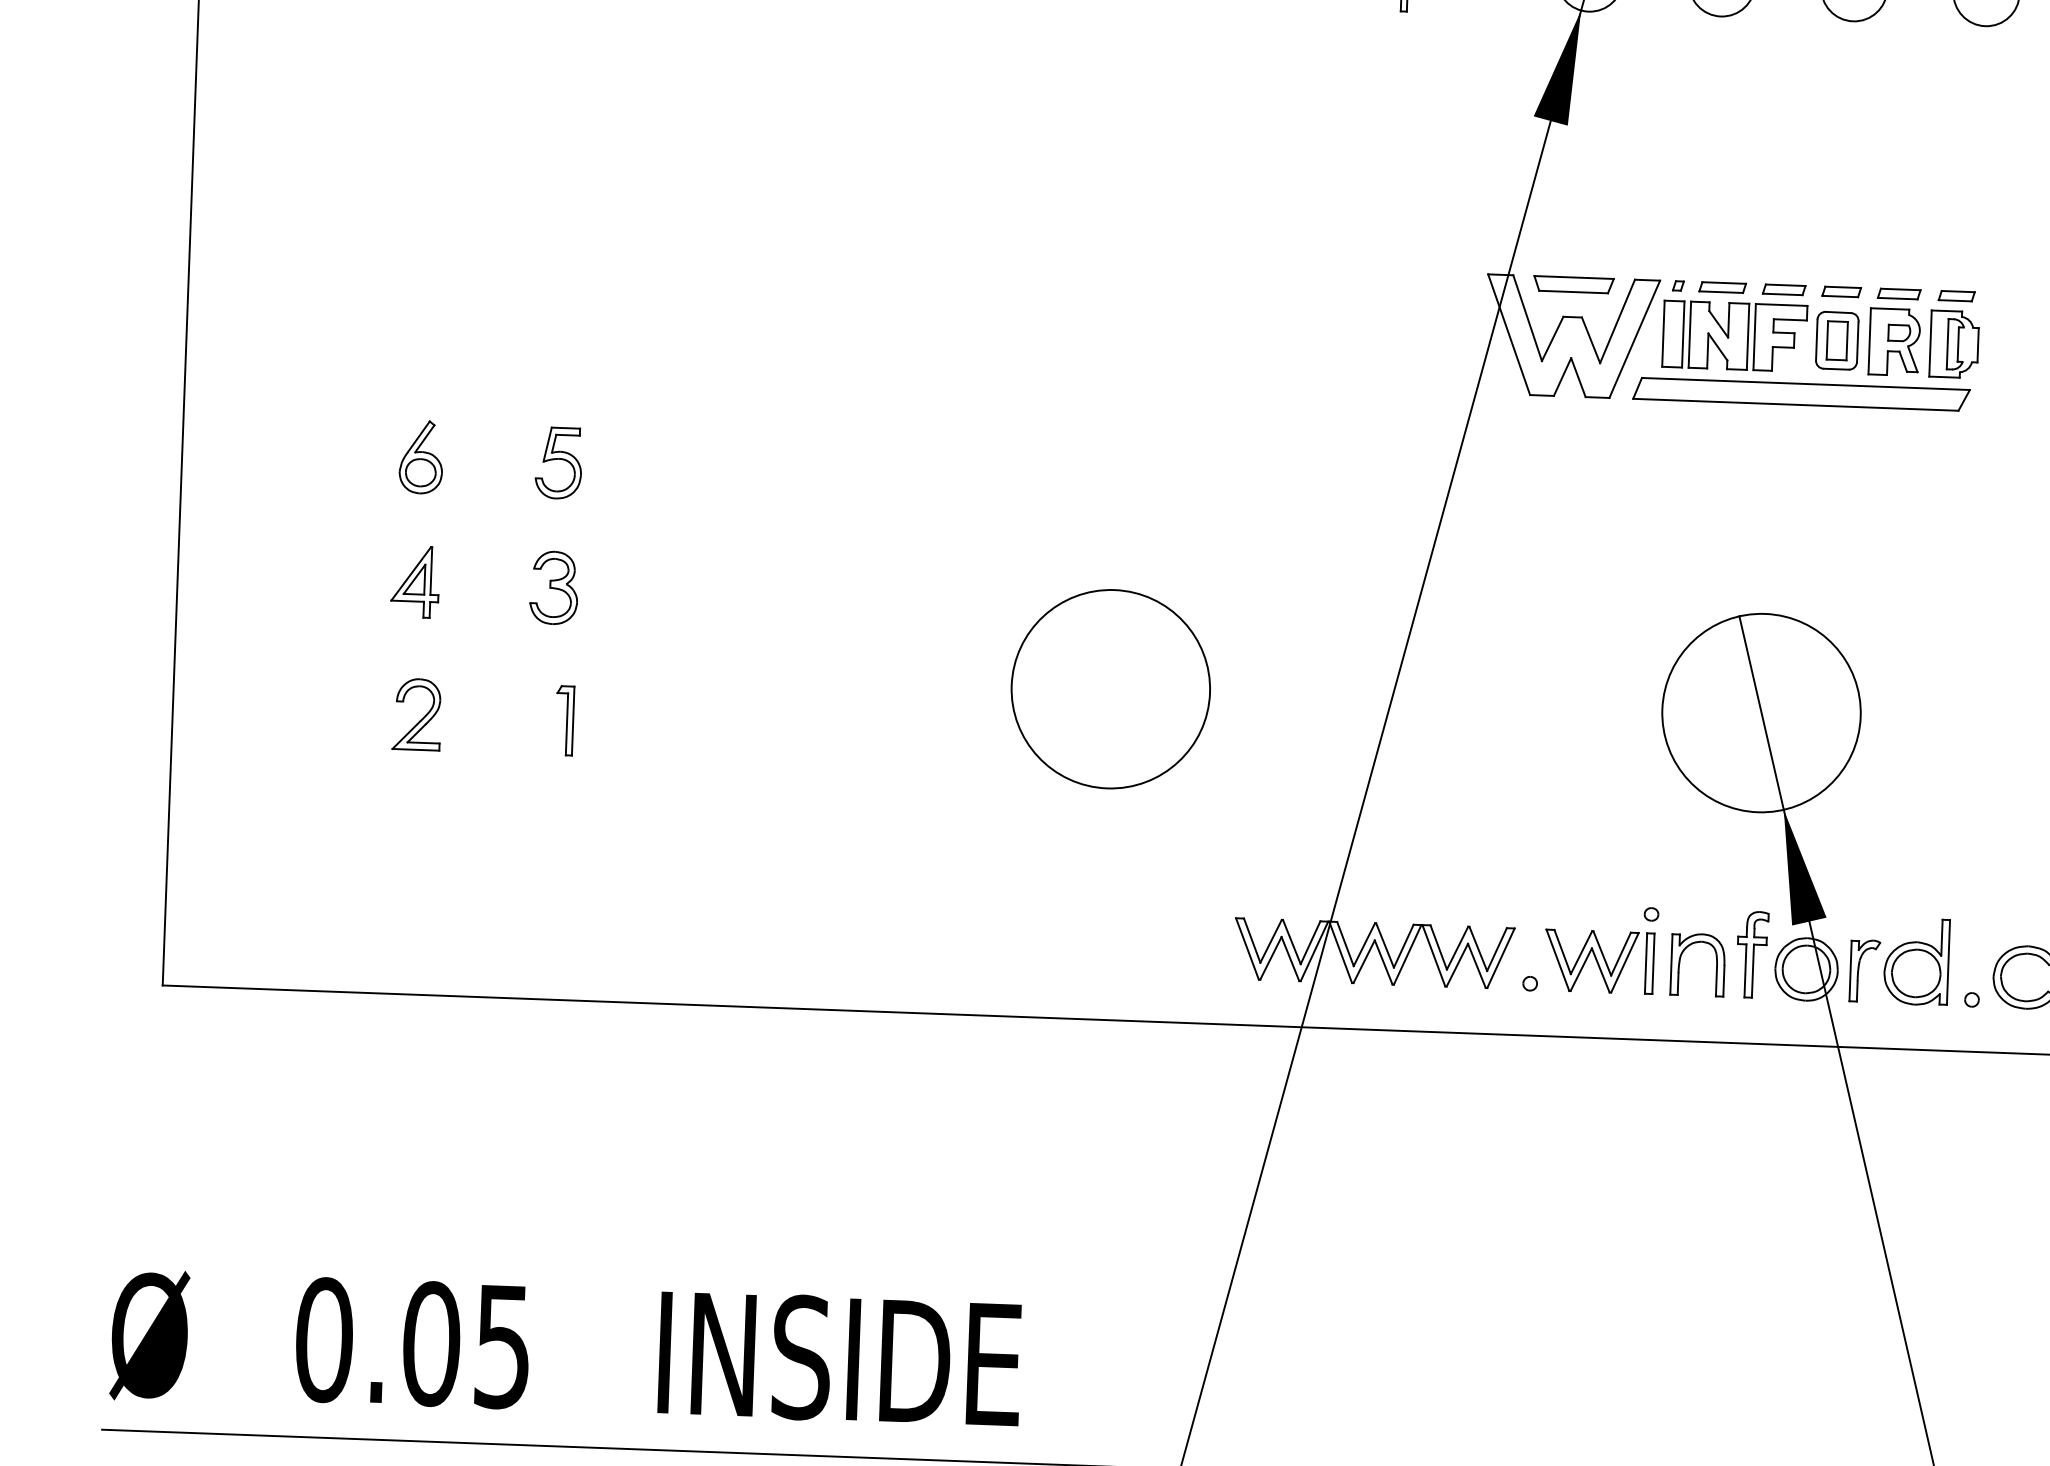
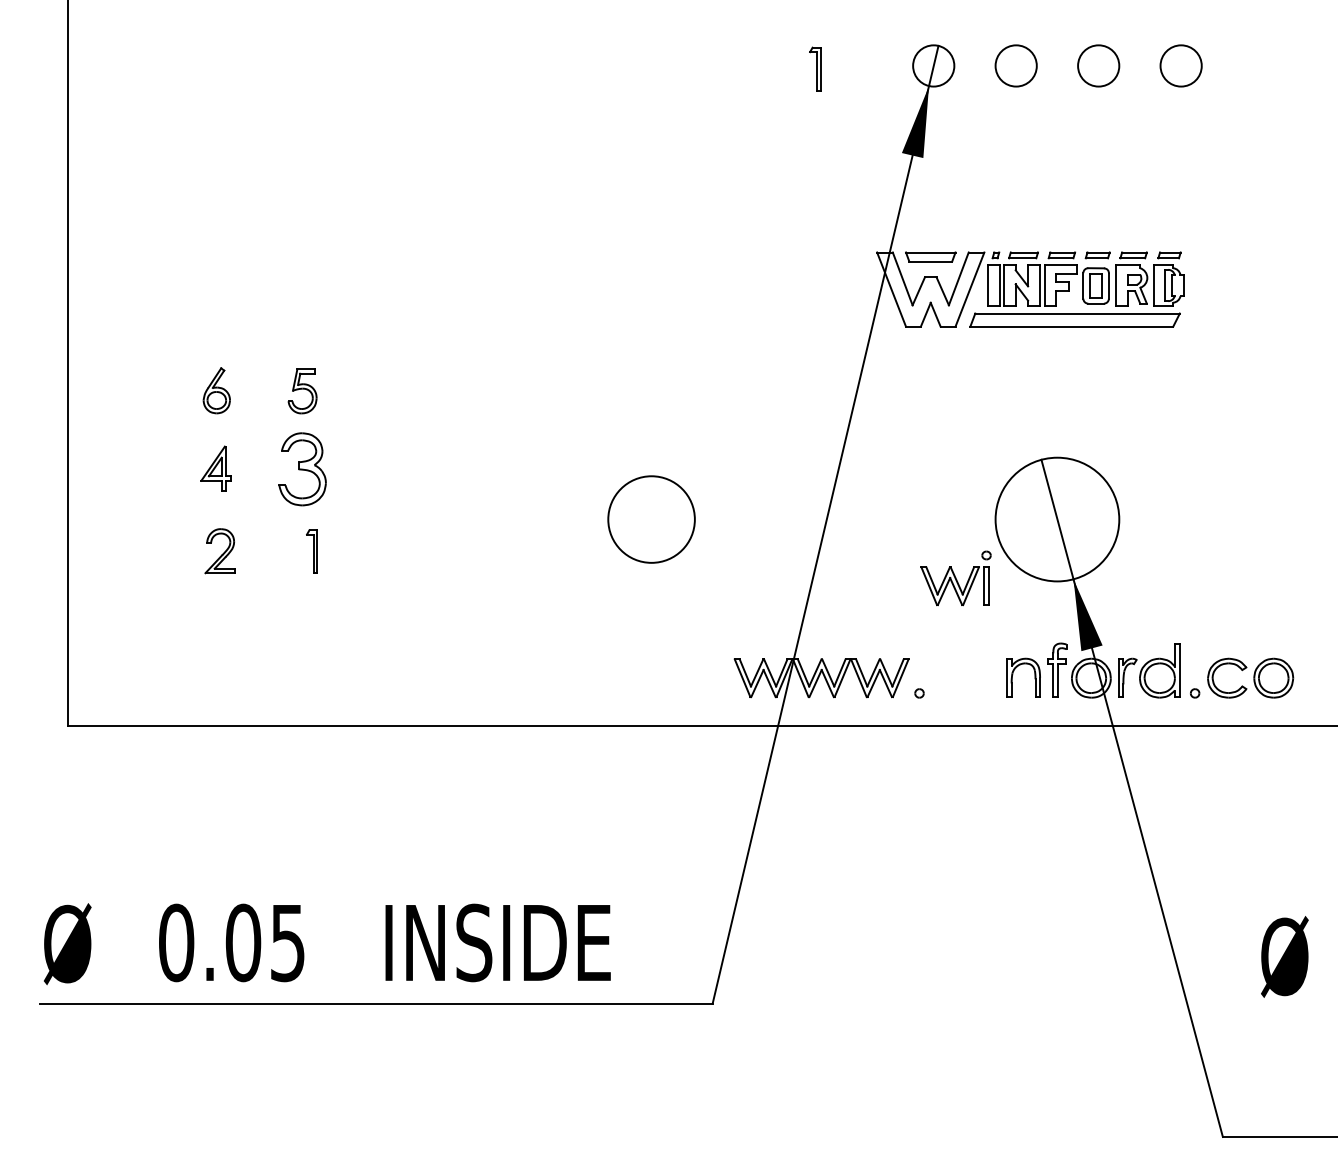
part: (554, 586) -> (302, 468), size x1.6
circle: (1110, 689) -> (651, 519), size x0.7
part: (1600, 949) -> (955, 578), moved

